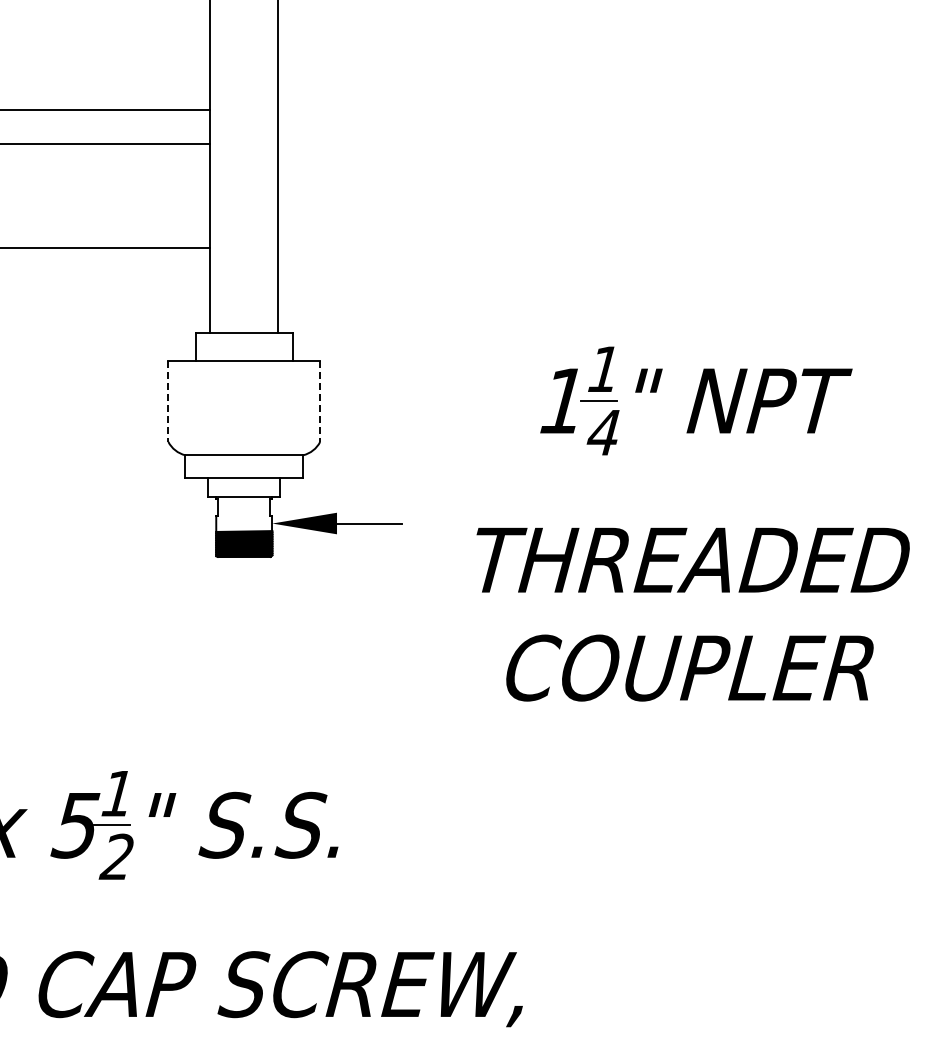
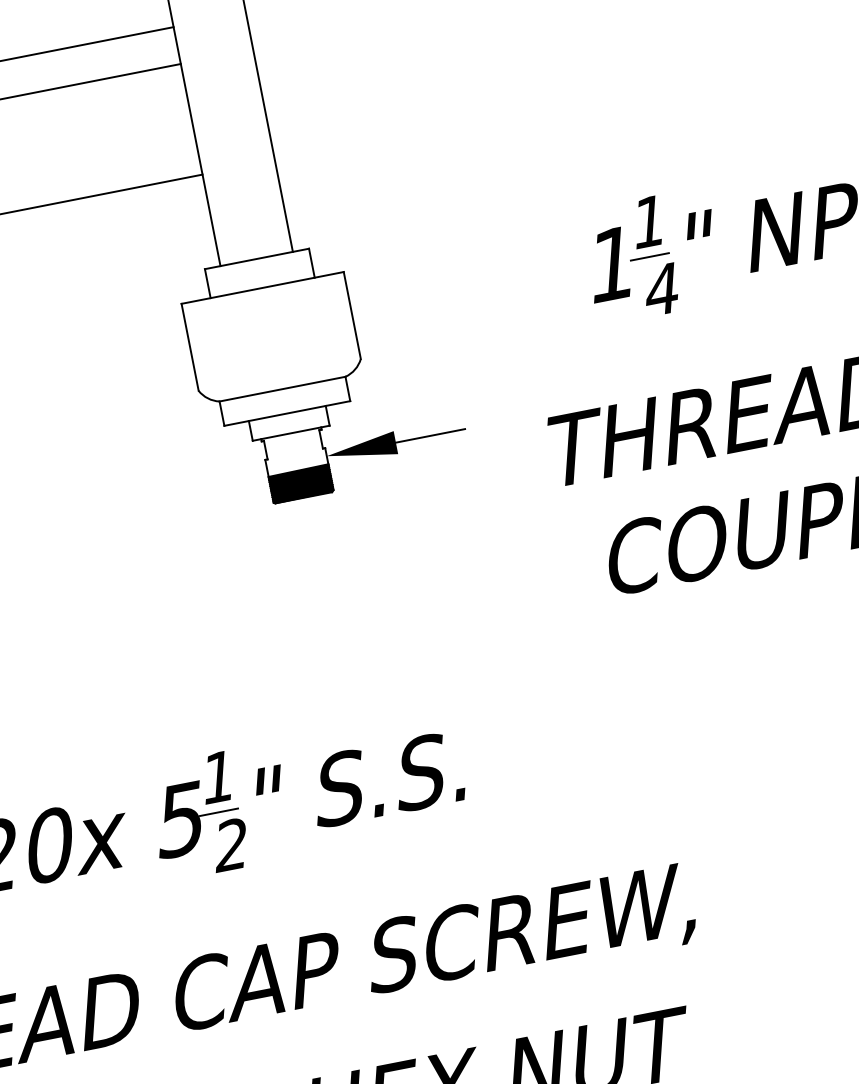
line: (168, 401) -> (190, 347), dashed -> solid
line: (320, 401) -> (352, 315), dashed -> solid

